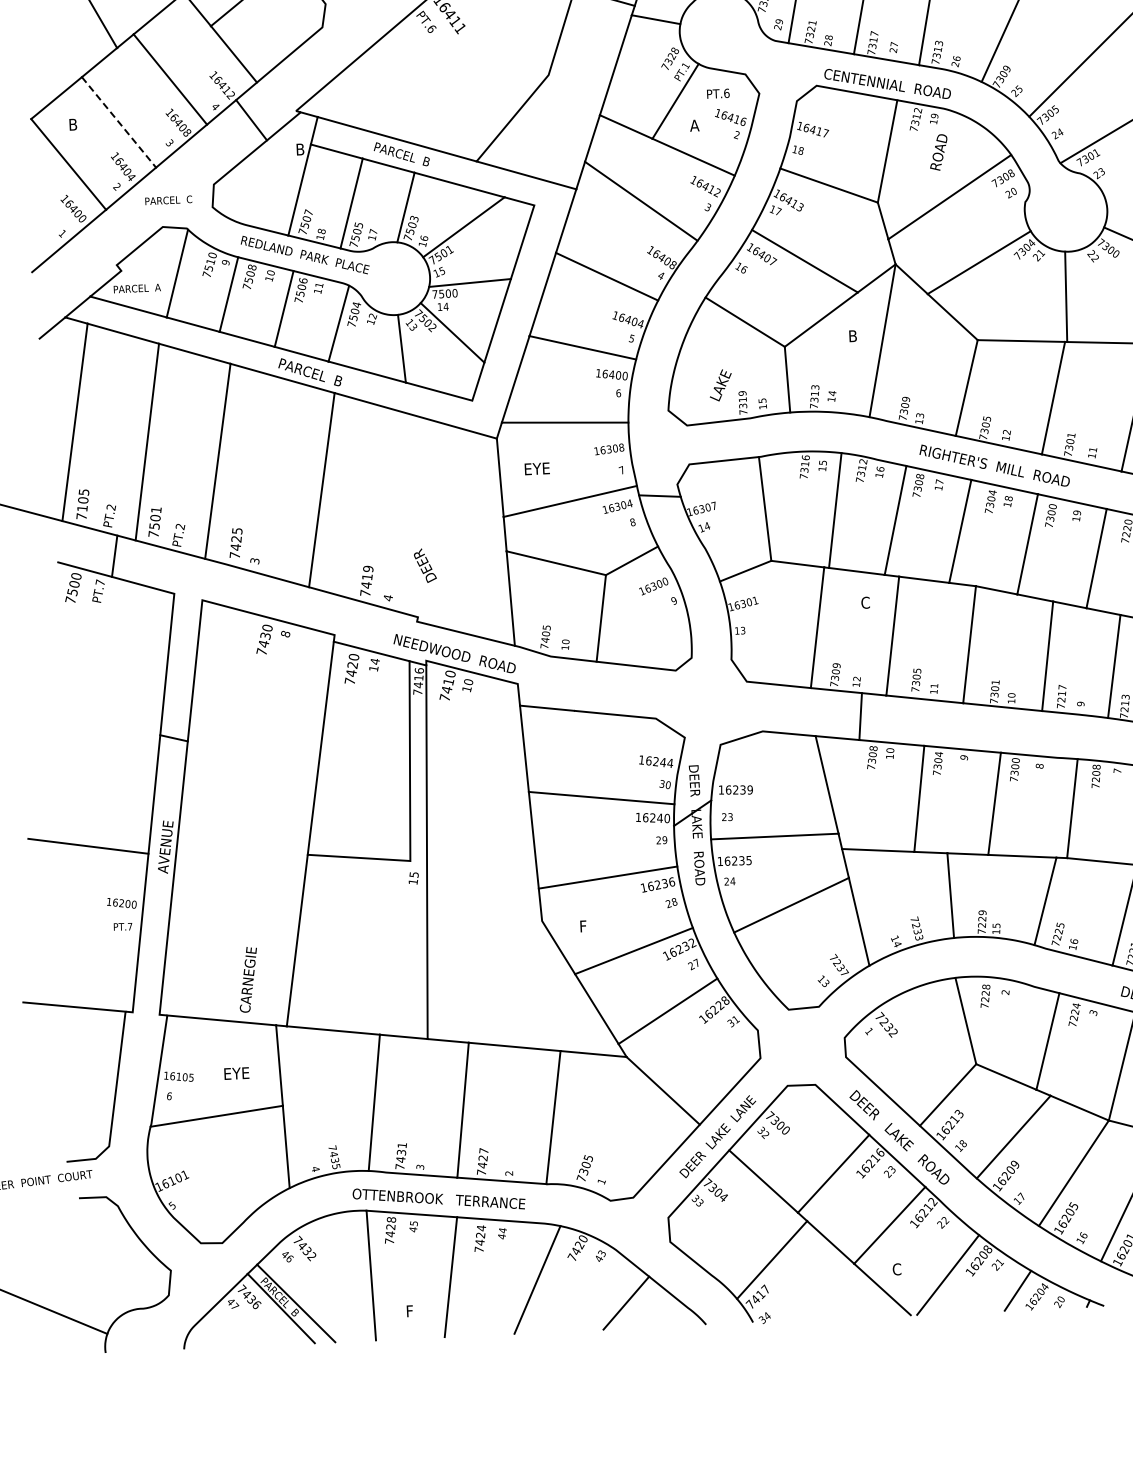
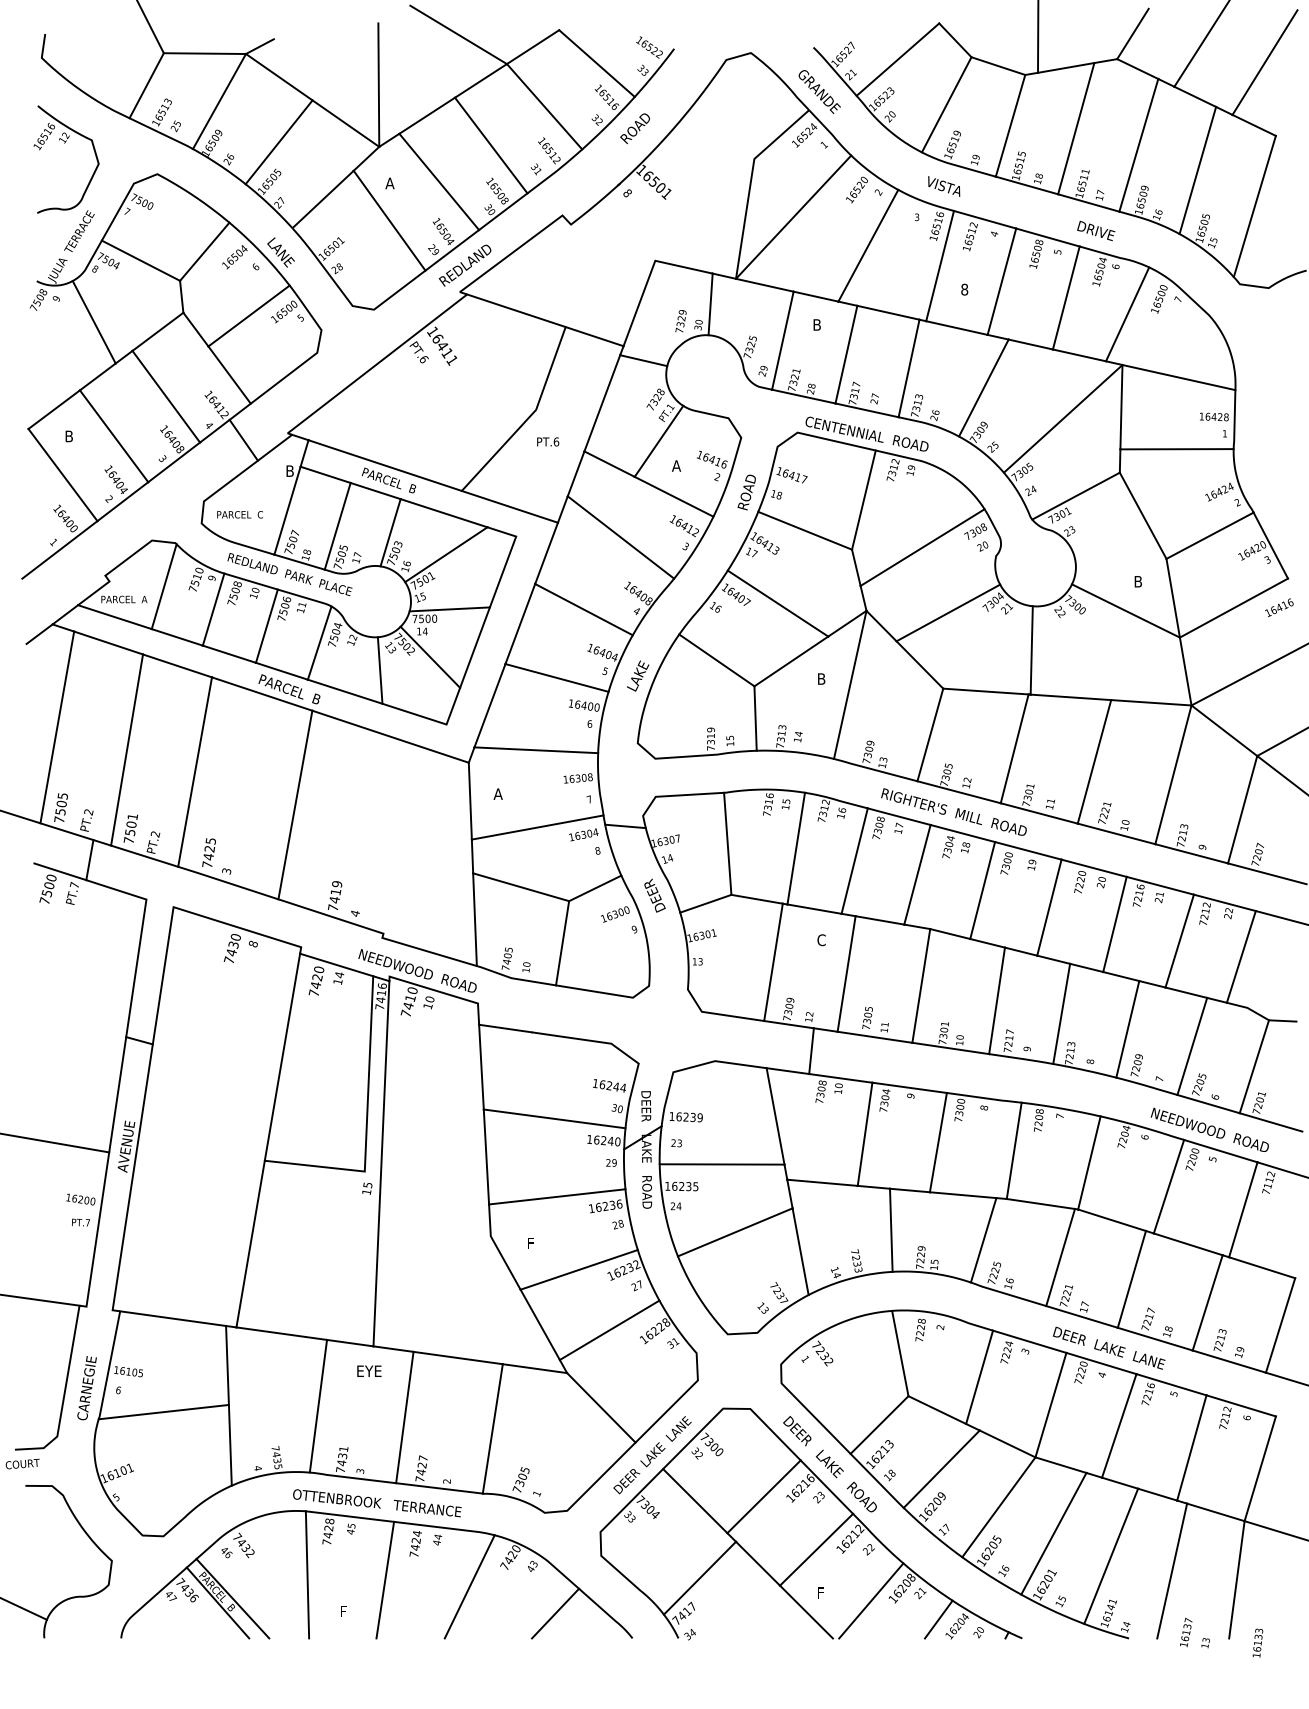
text: (718, 93) -> (548, 441), moved
line: (119, 122) -> (114, 436), dashed -> solid
text: (938, 152) -> (746, 492), moved
text: (168, 200) -> (239, 514), moved
text: (721, 384) -> (638, 675), moved
text: (536, 468) -> (506, 793), EYE -> A
text: (82, 509) -> (60, 812), 7105 -> 7505
text: (424, 565) -> (654, 895), moved
text: (247, 980) -> (86, 1388), moved
text: (236, 1072) -> (369, 1370), moved
text: (896, 1269) -> (821, 1593), C -> F

